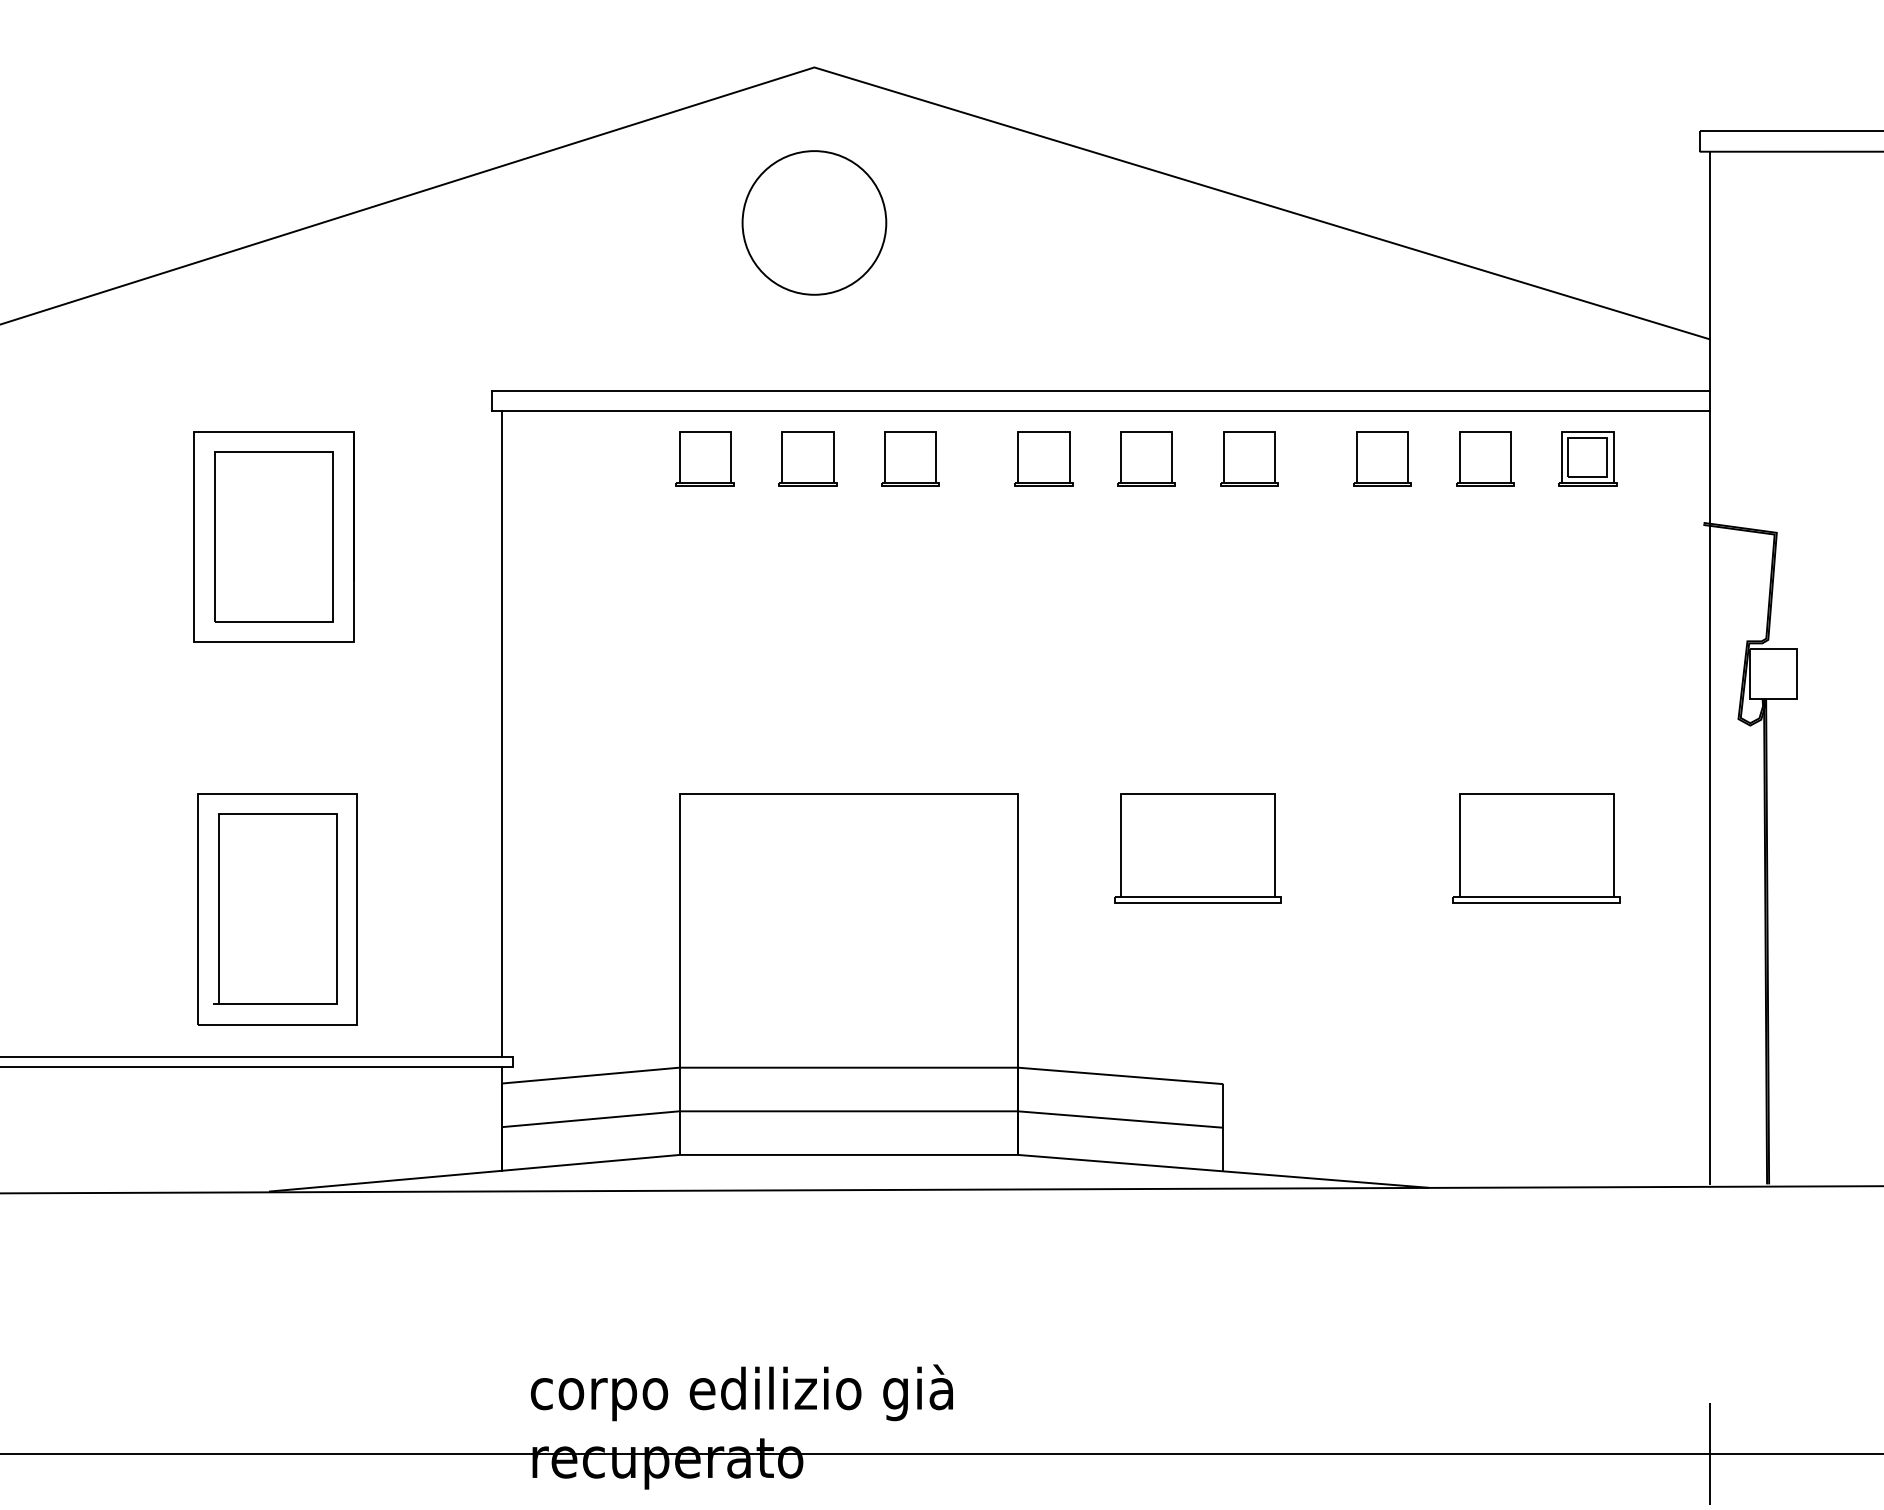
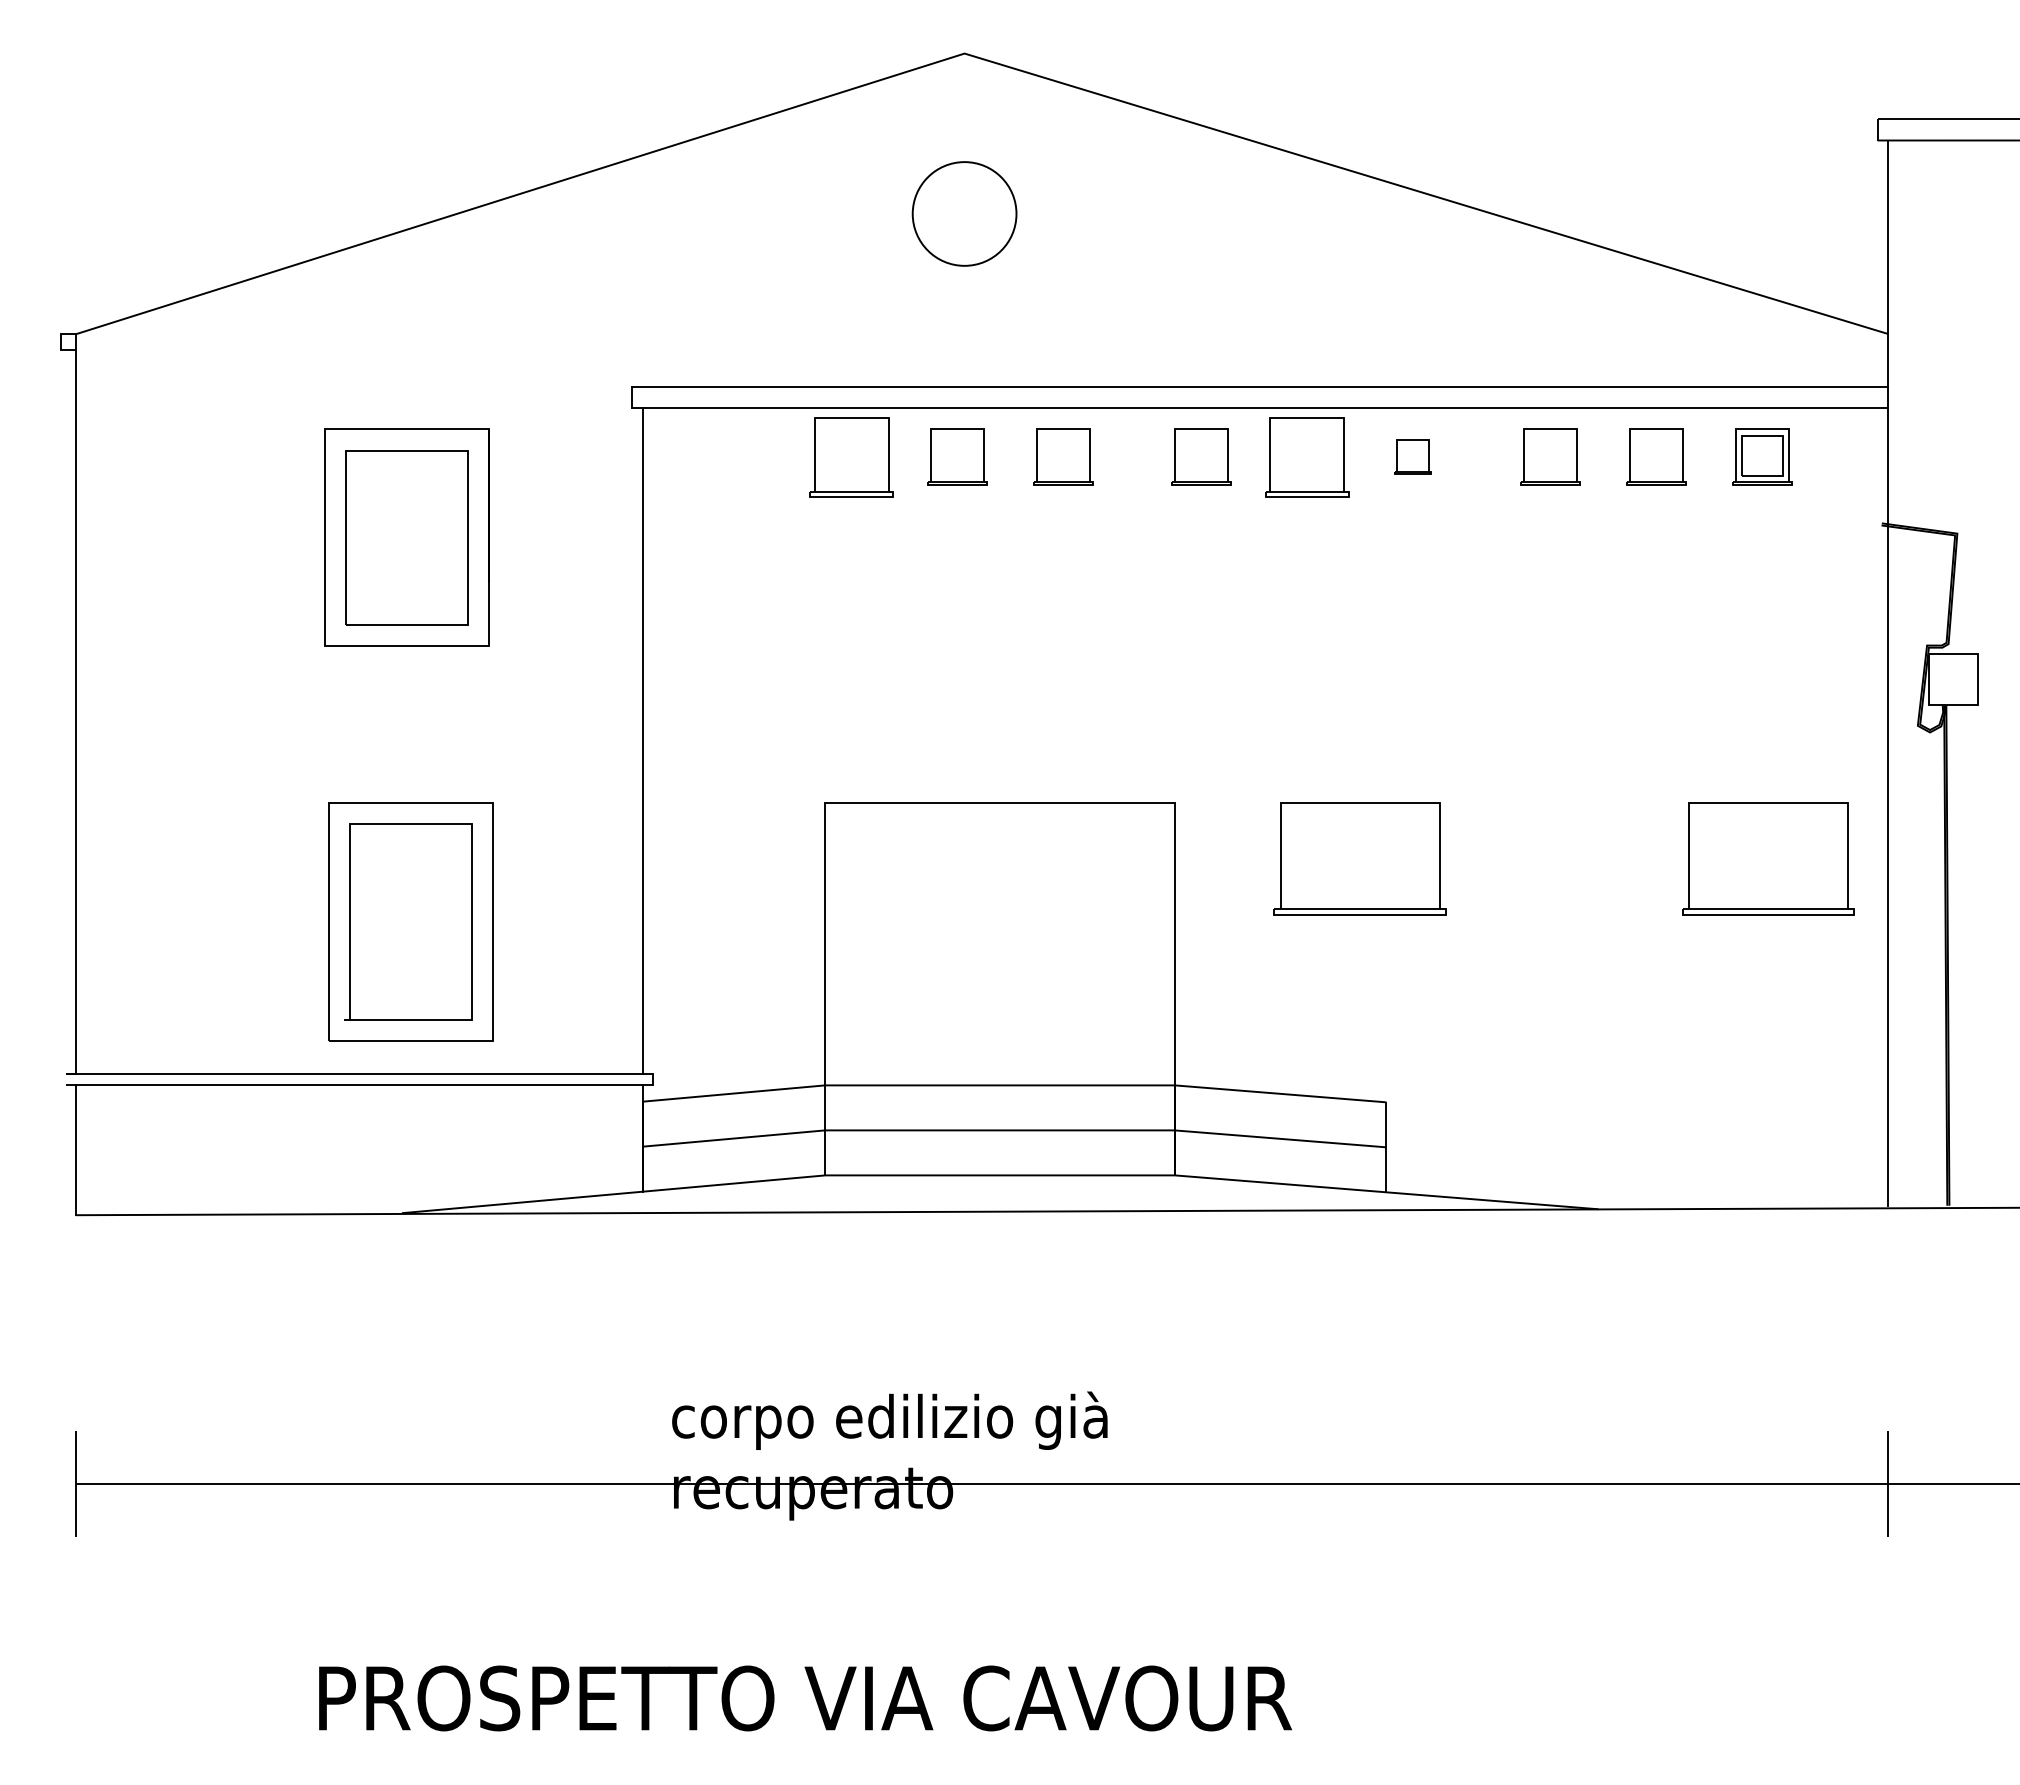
circle: (814, 222) -> (964, 213), size x0.7
part: (704, 458) -> (851, 456), size x1.4
part: (1146, 458) -> (1307, 456), size x1.4
part: (1248, 458) -> (1412, 456), size x0.6
part: (1536, 847) -> (1768, 858), moved

